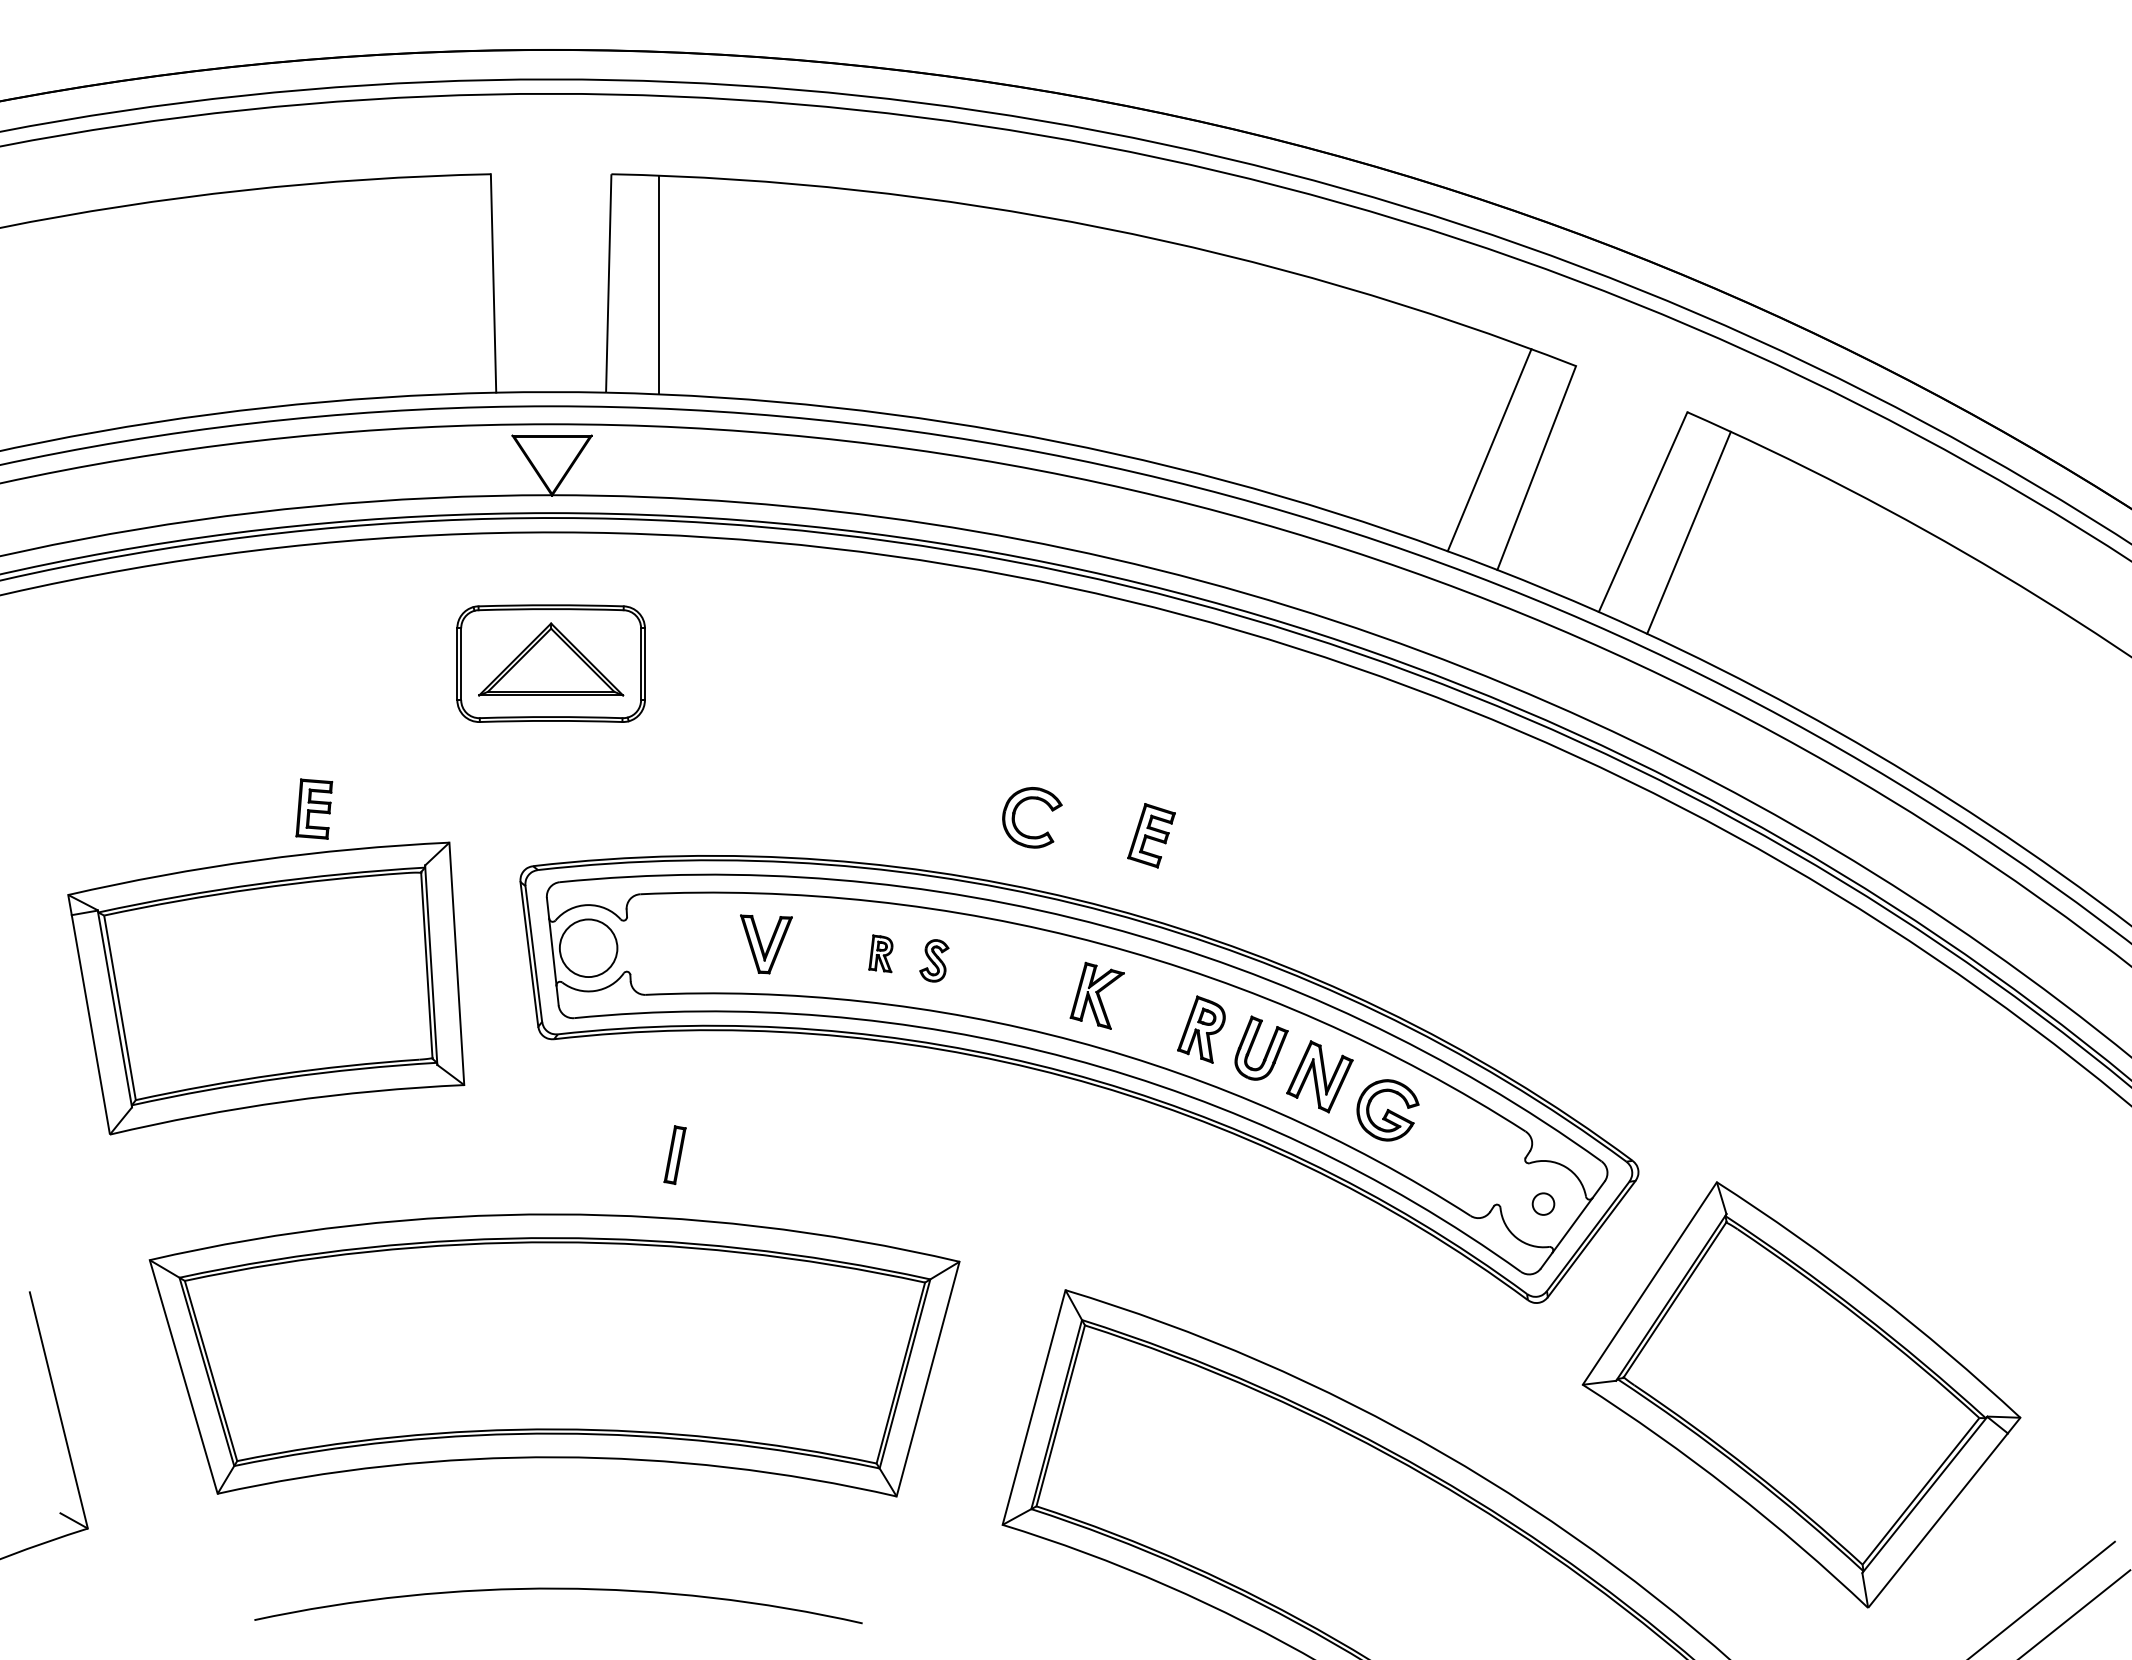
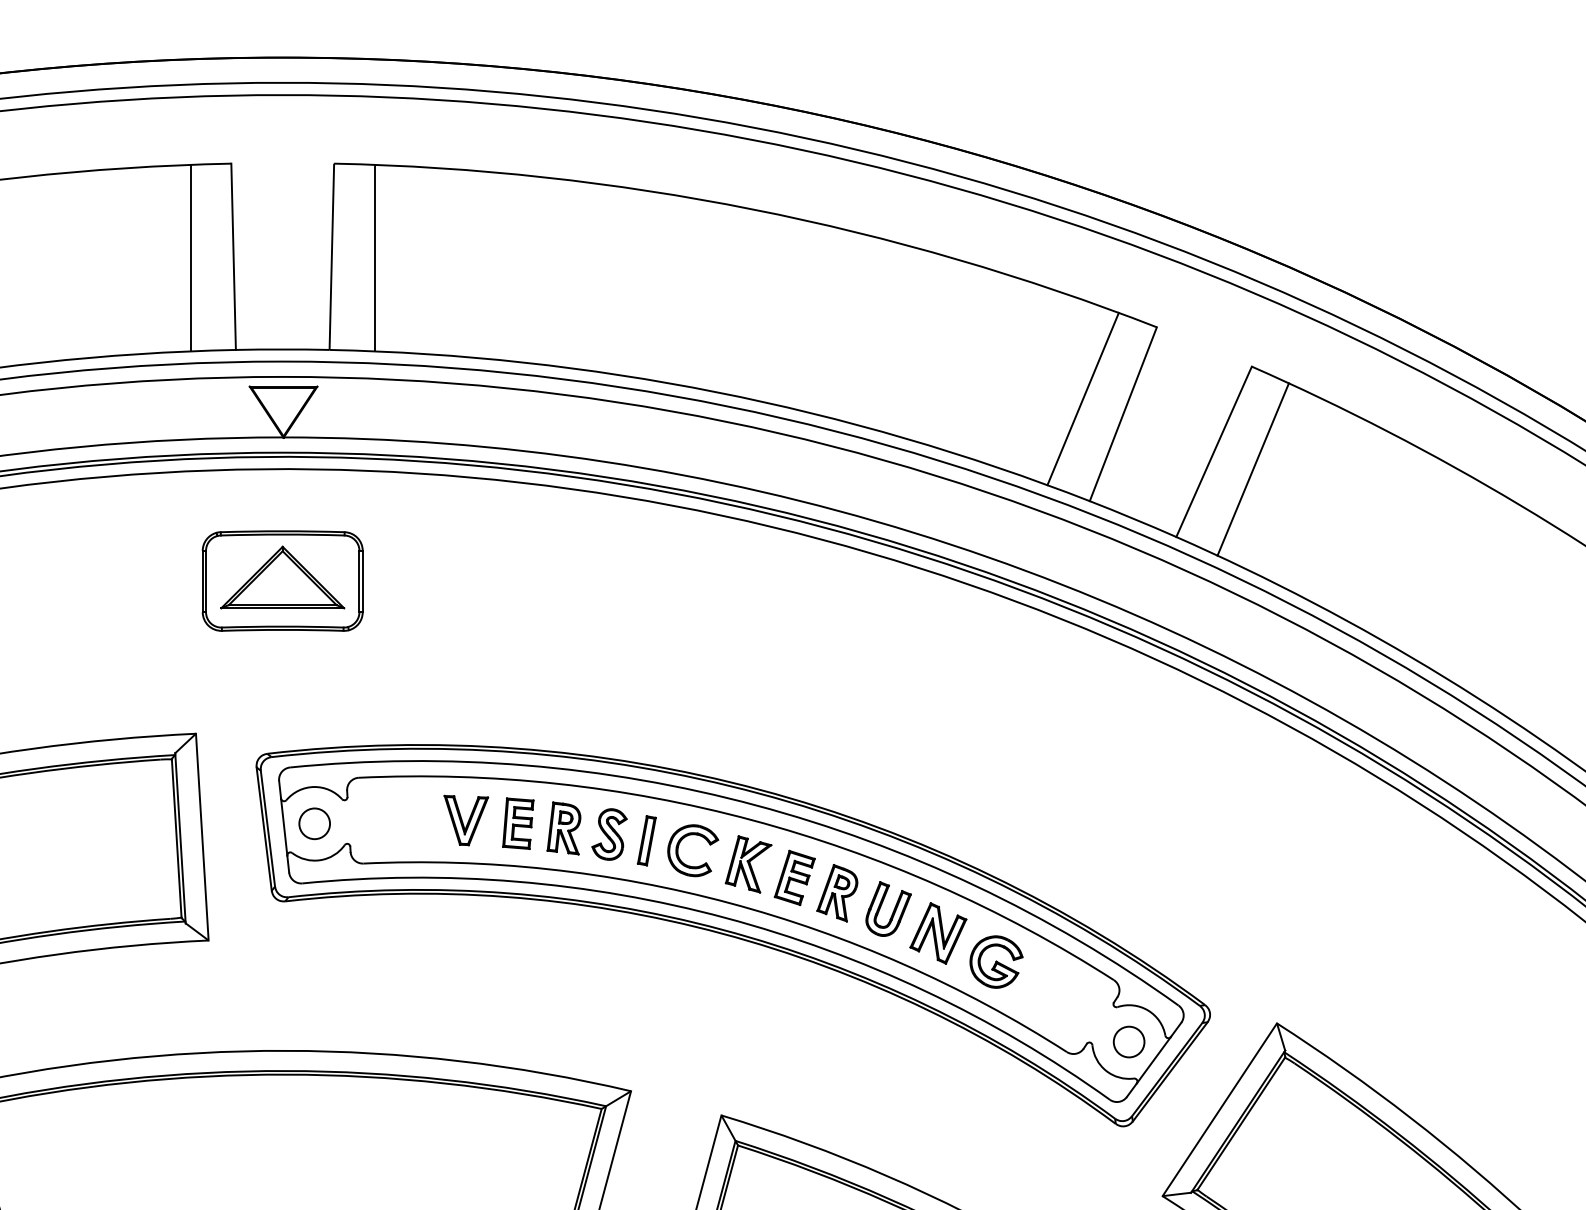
line: (443, 284) -> (190, 257), added
part: (314, 808) -> (518, 823), moved
part: (1015, 815) -> (678, 848), moved
part: (1151, 835) -> (794, 877), moved
circle: (588, 948) -> (314, 824), size x0.62
part: (880, 953) -> (563, 828), size x1.67
part: (934, 960) -> (609, 834), size x1.43
part: (674, 1154) -> (646, 840), moved
circle: (1543, 1204) -> (1129, 1042), size x1.67

